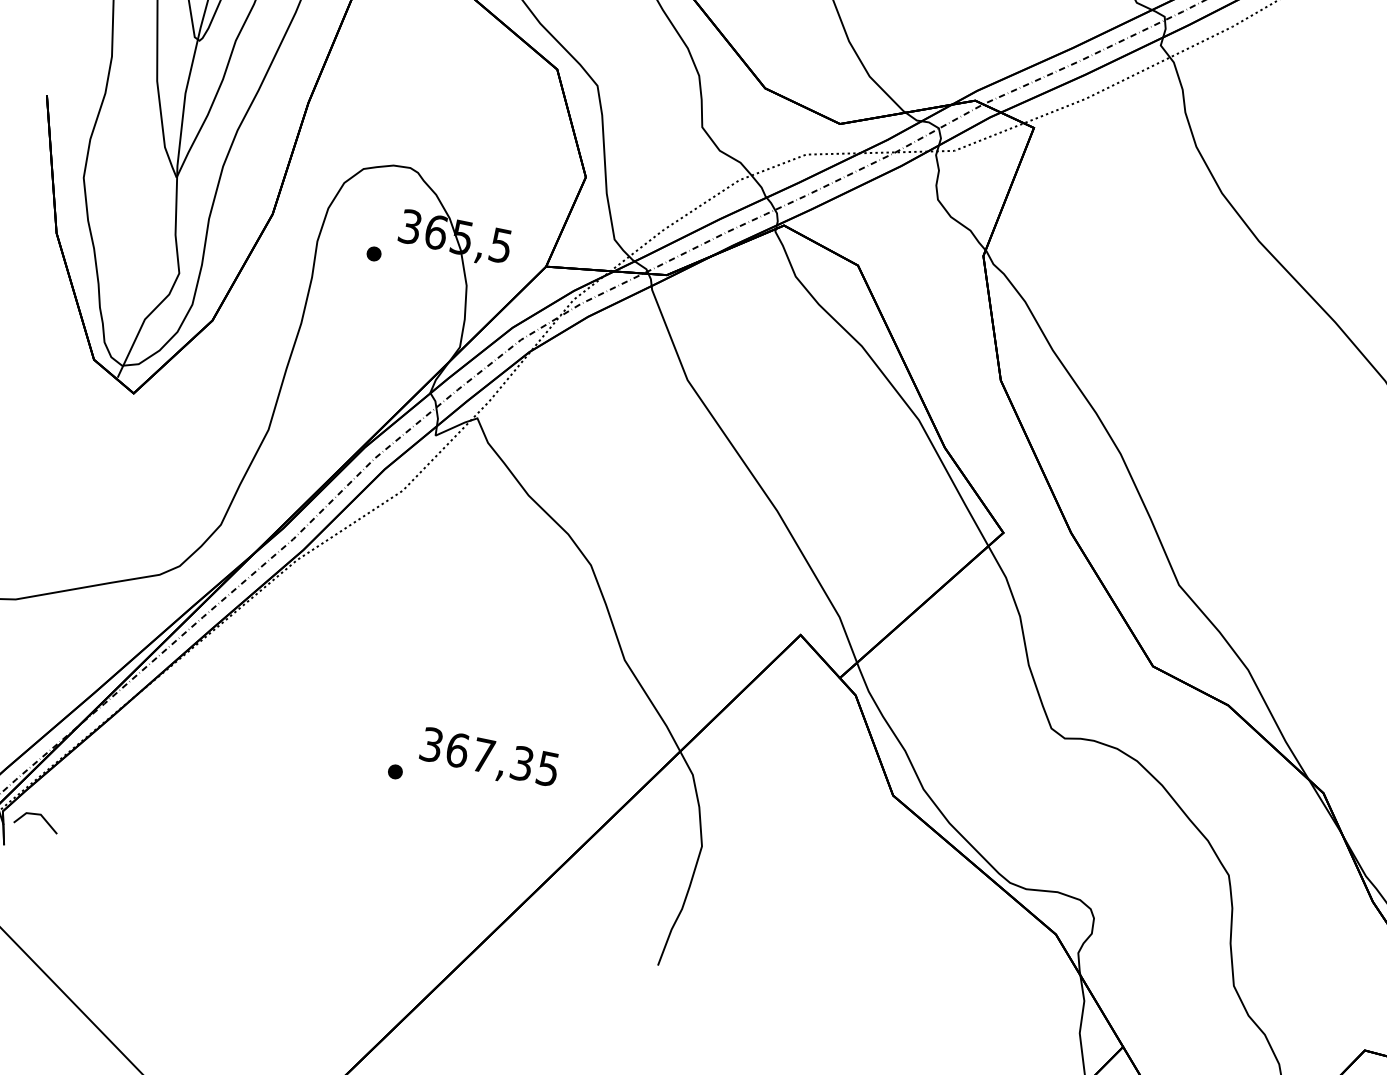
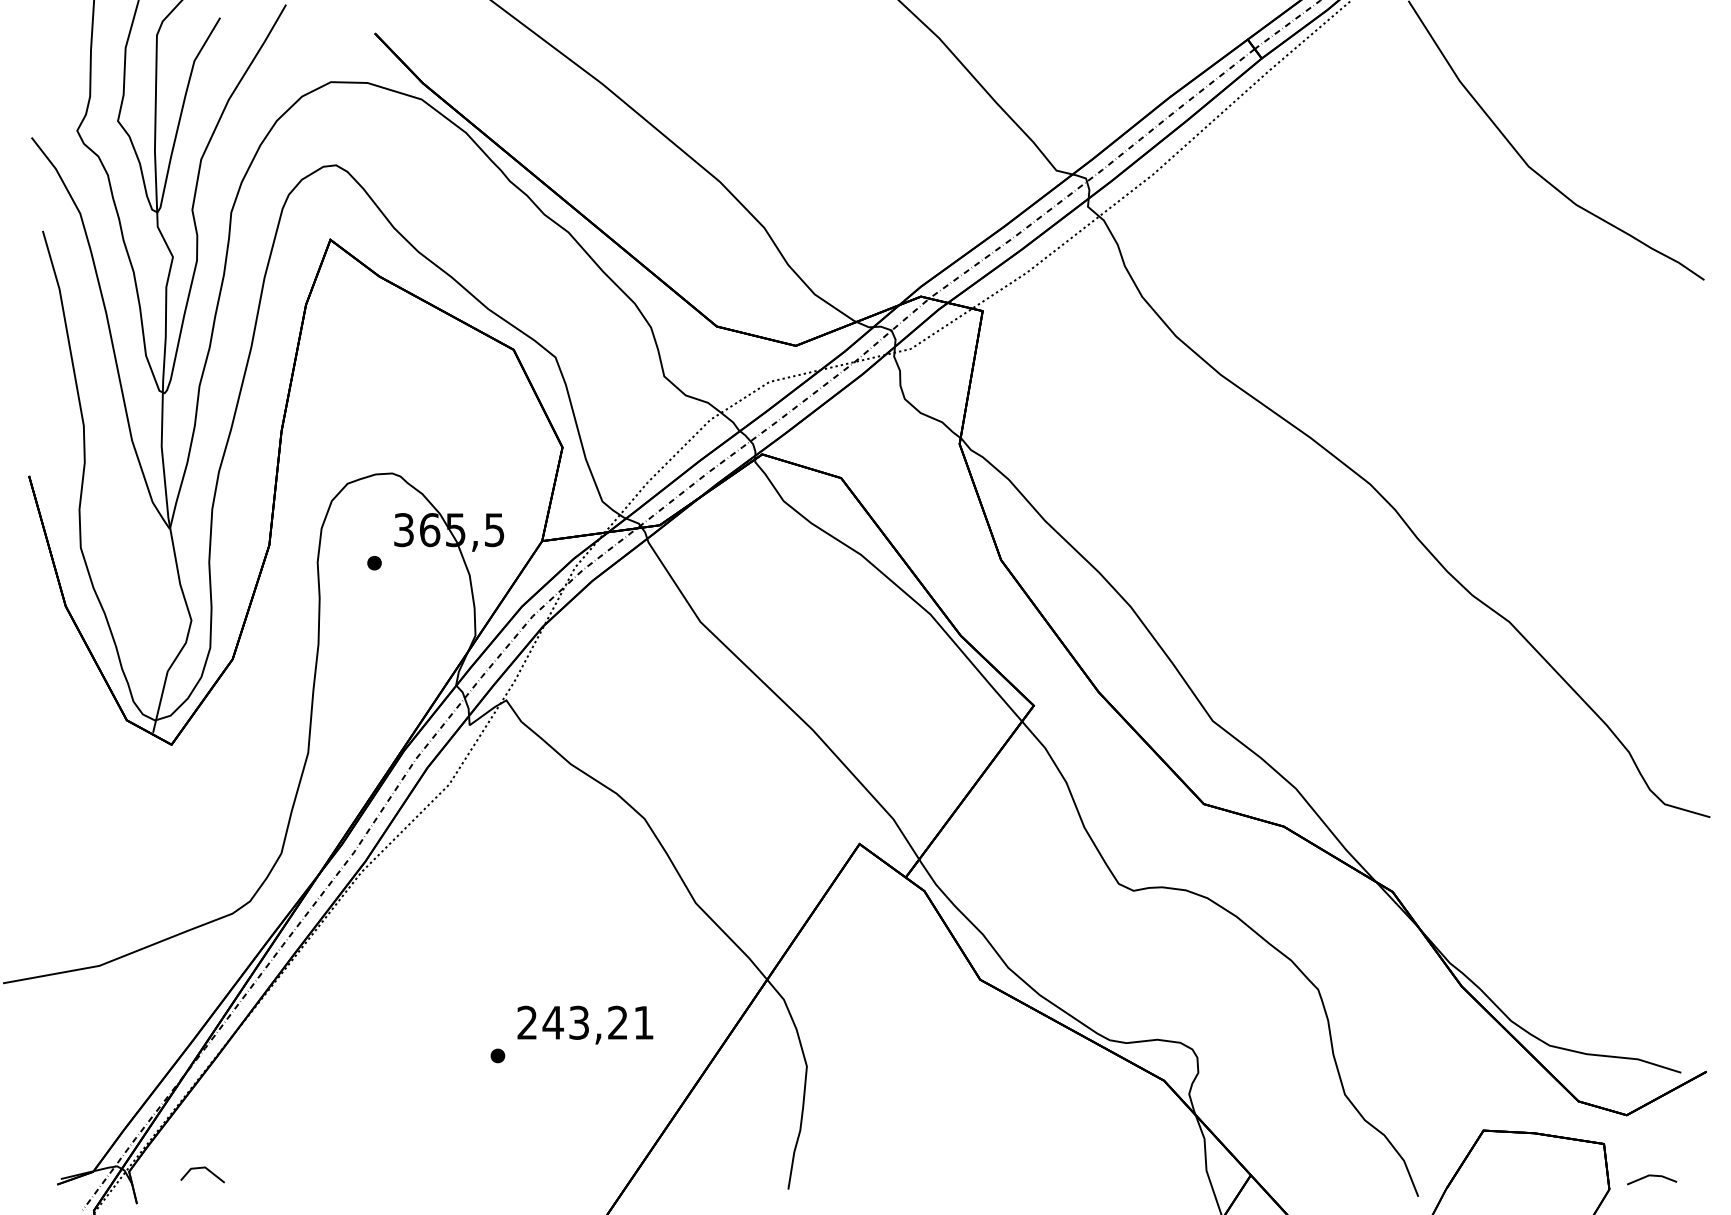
text: (489, 756) -> (585, 1022), 367,35 -> 243,21
line: (37, 815) -> (202, 1168), moved

